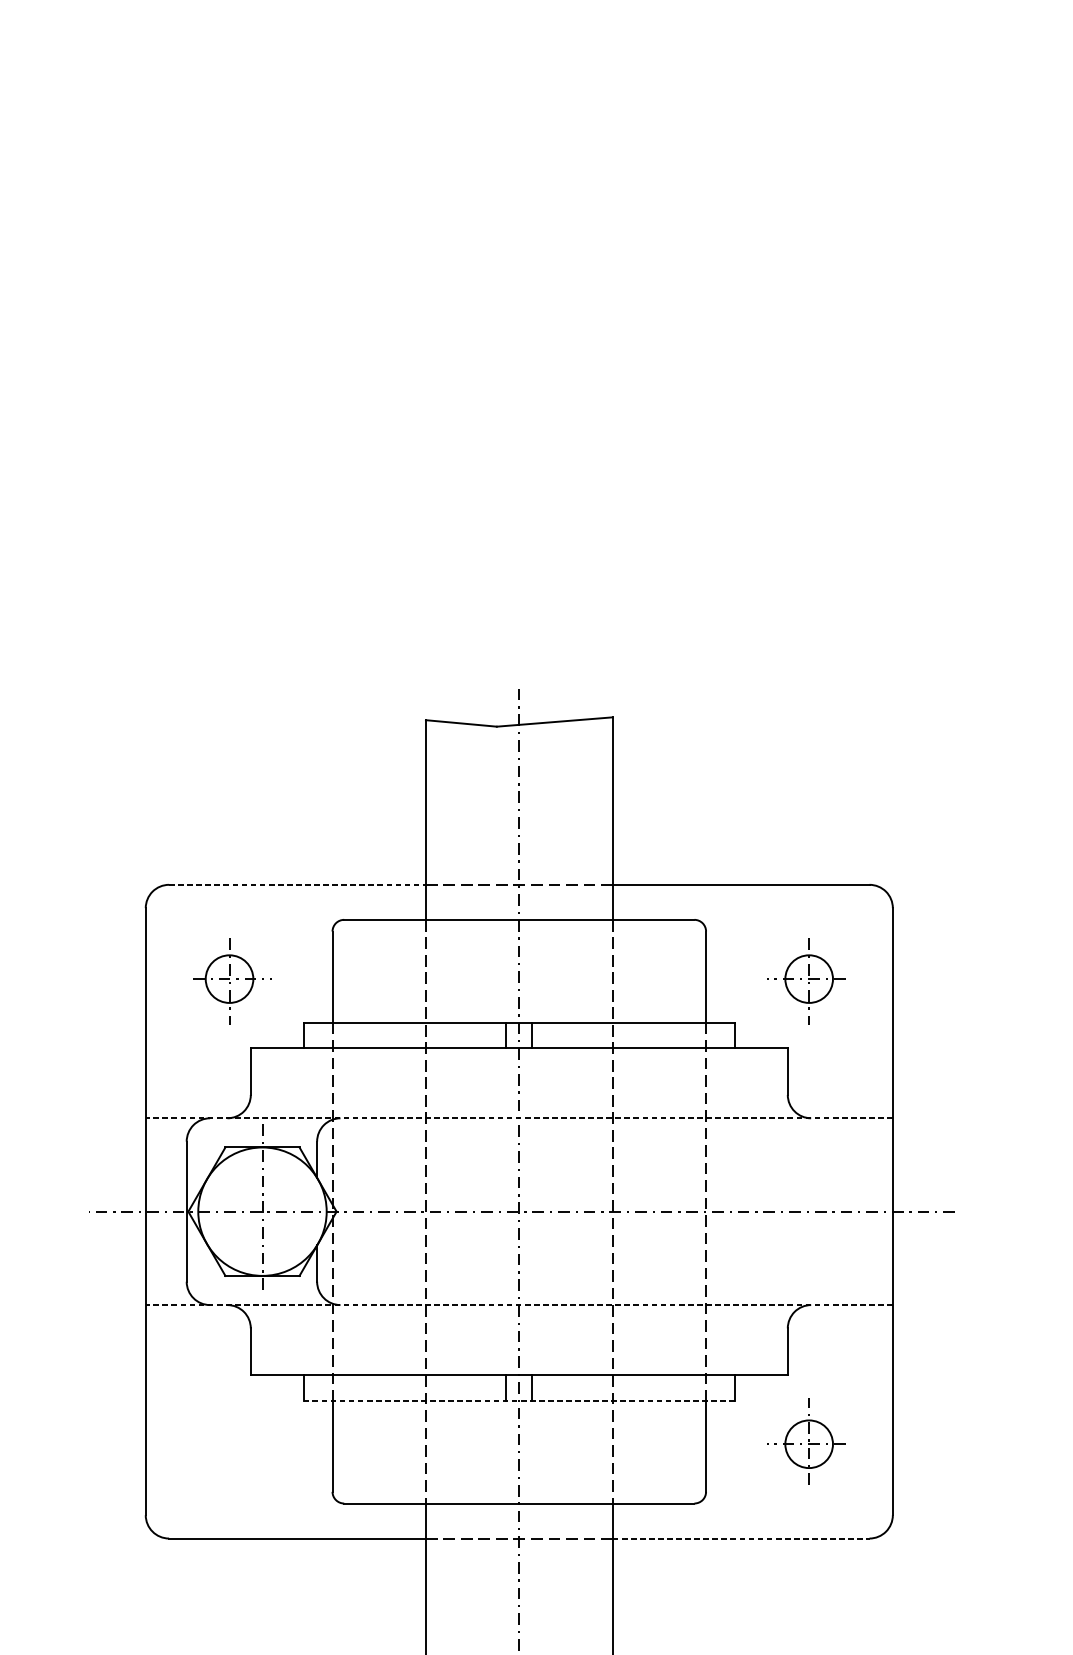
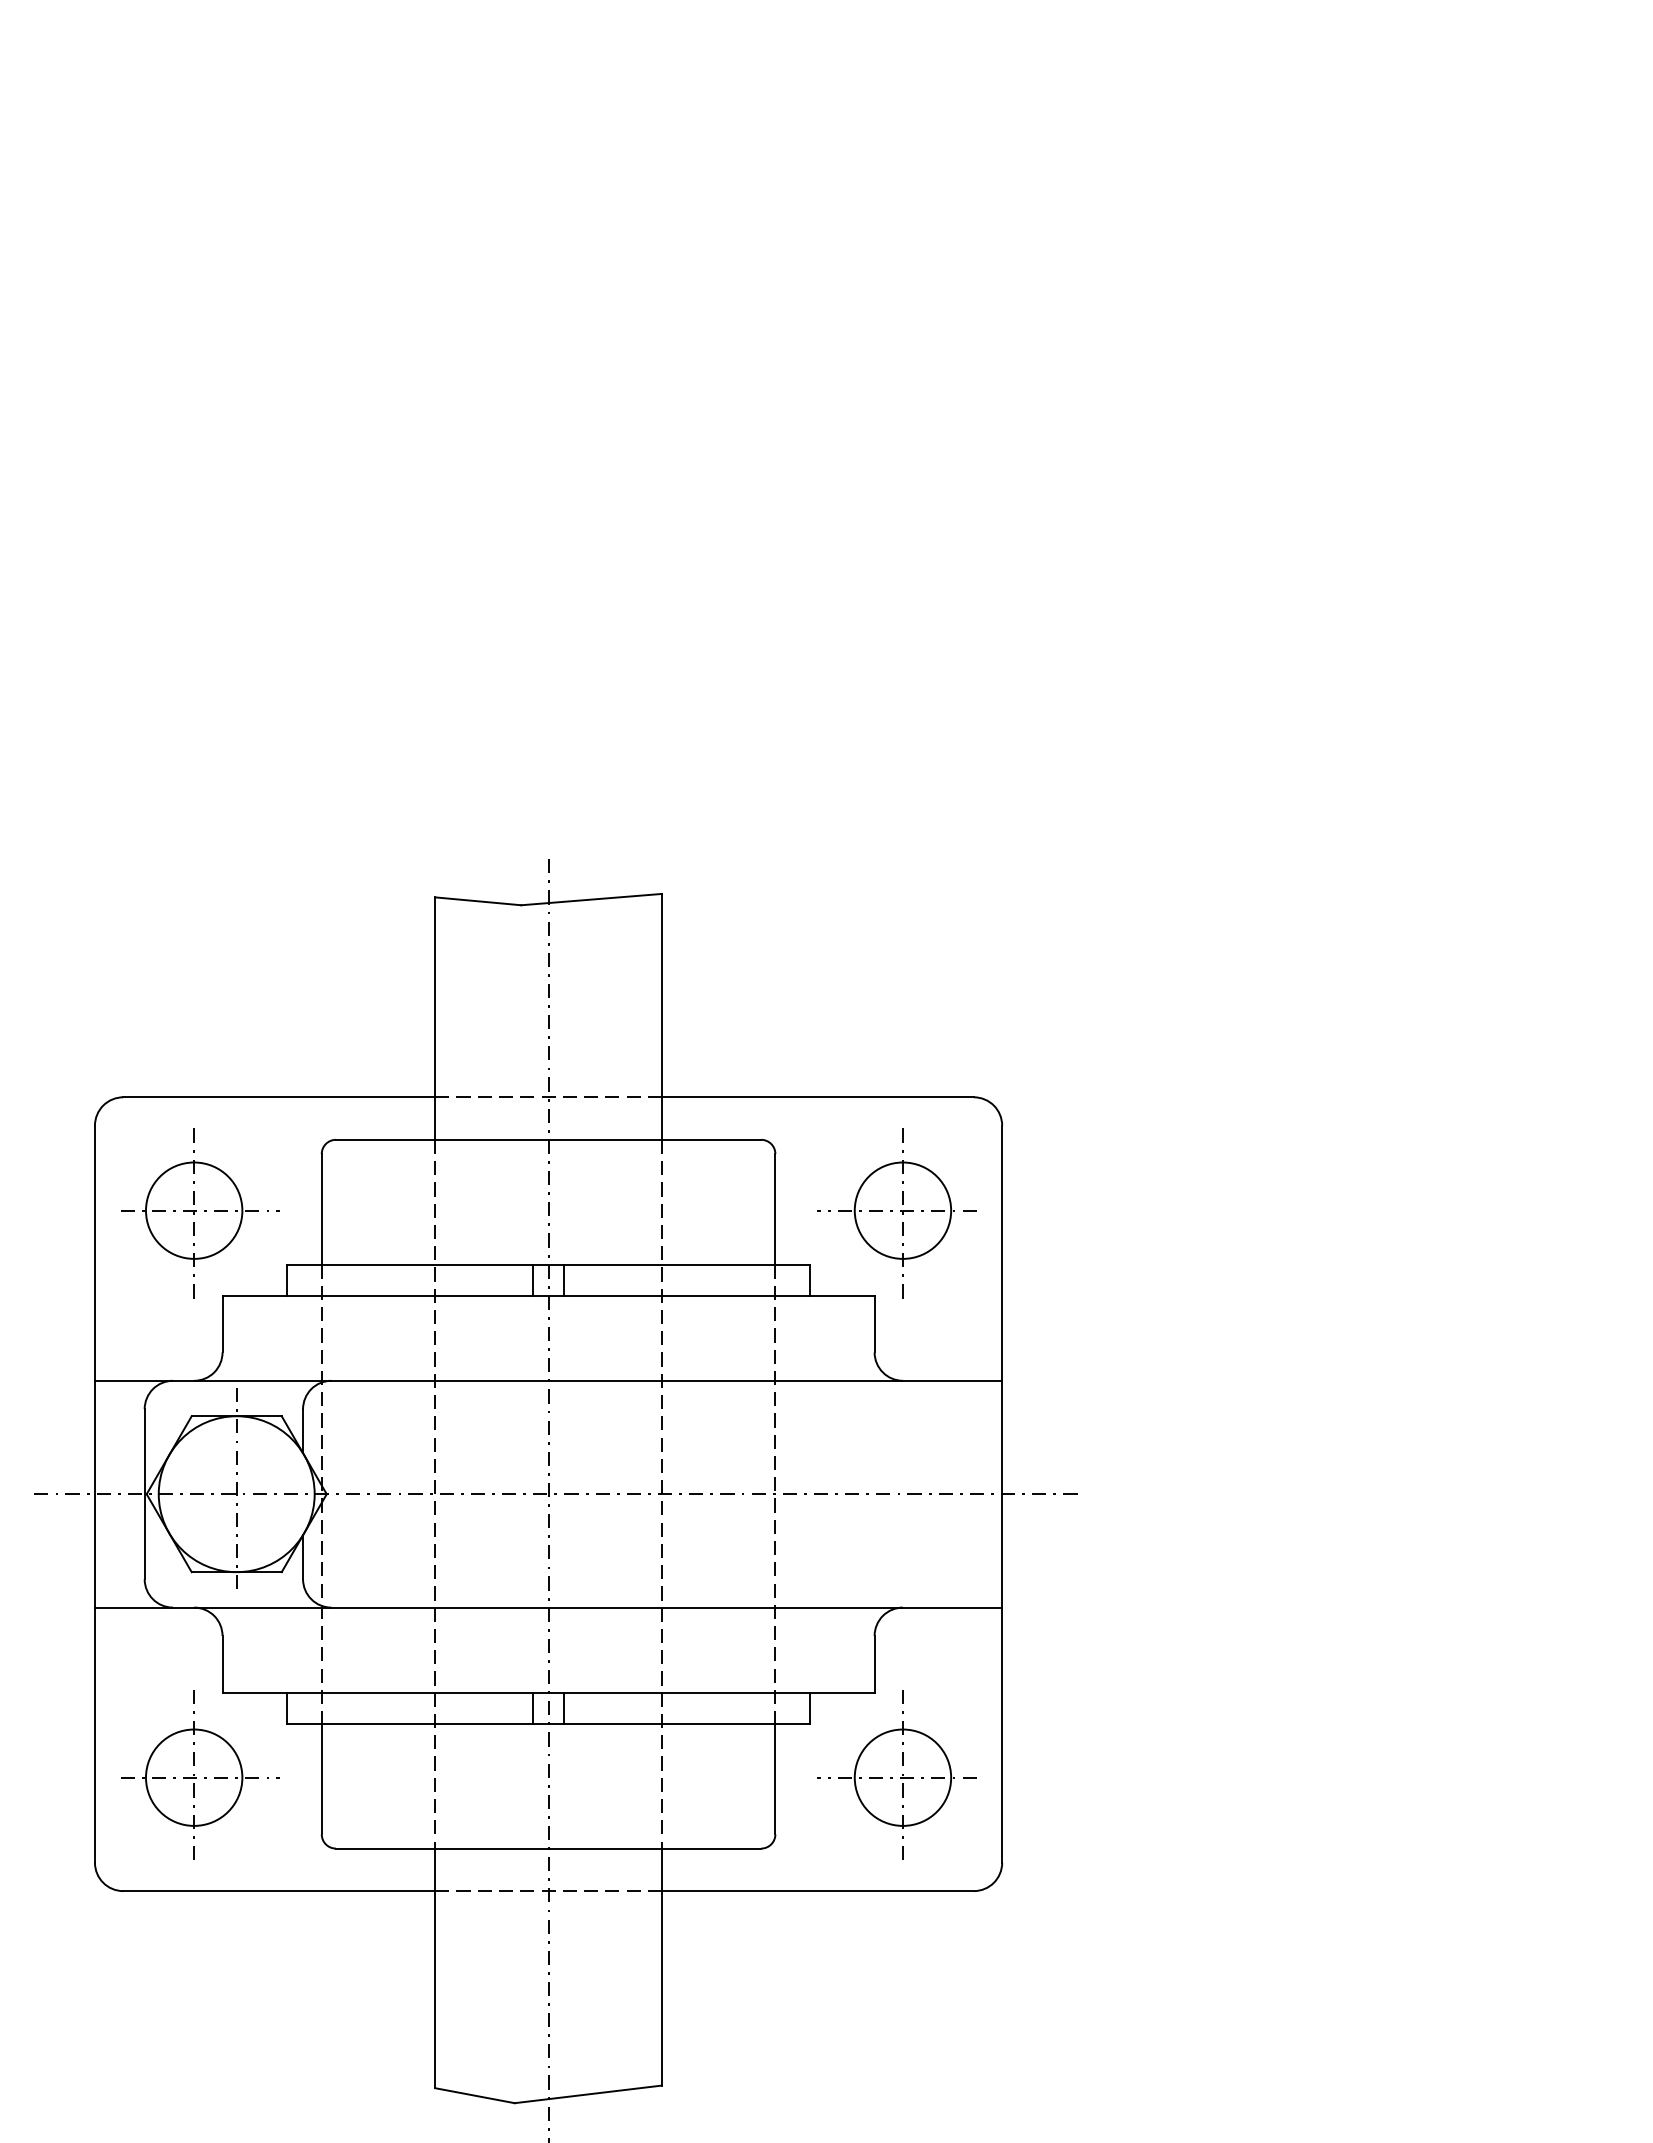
line: (297, 884) -> (279, 1097), dashed -> solid
part: (232, 980) -> (200, 1213), size x1.67
part: (805, 980) -> (896, 1213), size x1.67
line: (519, 1118) -> (548, 1380), dashed -> solid
line: (519, 1304) -> (548, 1607), dashed -> solid
line: (519, 1400) -> (548, 1723), dashed -> solid
part: (232, 1442) -> (200, 1774), added
part: (805, 1442) -> (896, 1774), size x1.67
line: (740, 1538) -> (817, 1891), dashed -> solid

